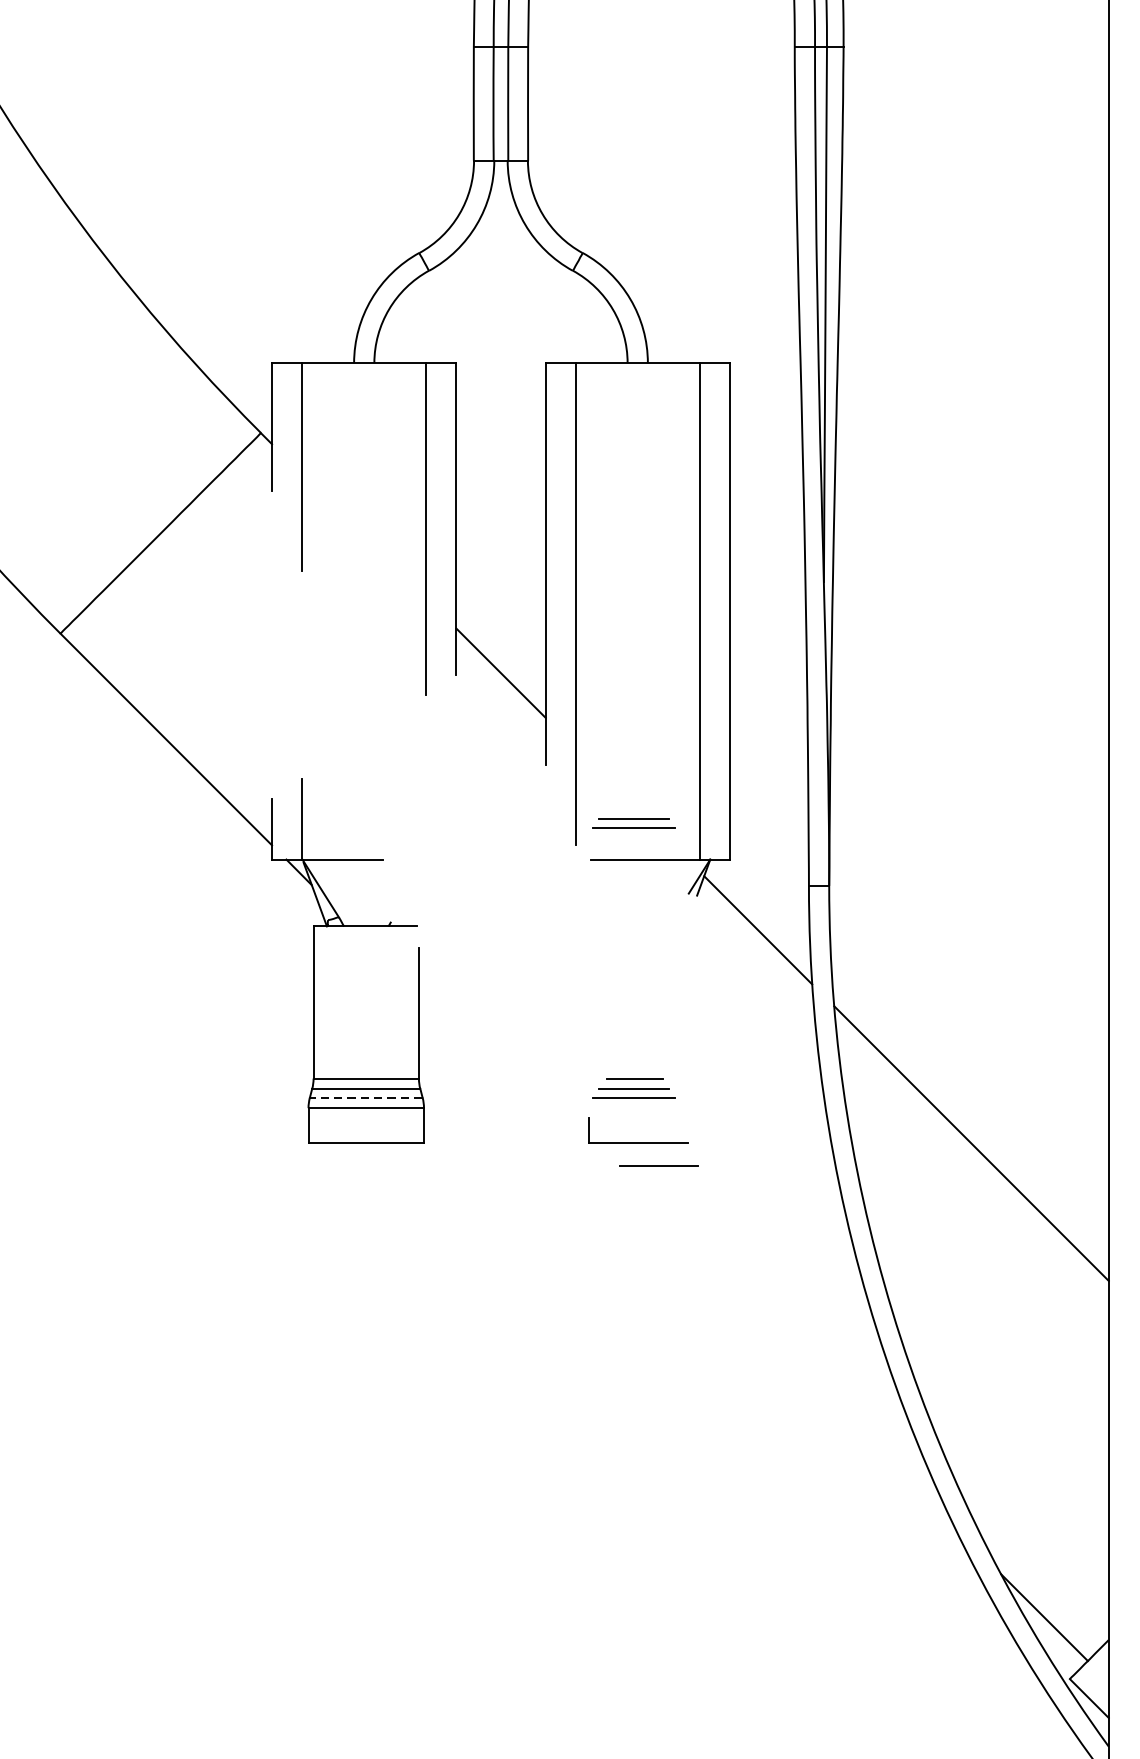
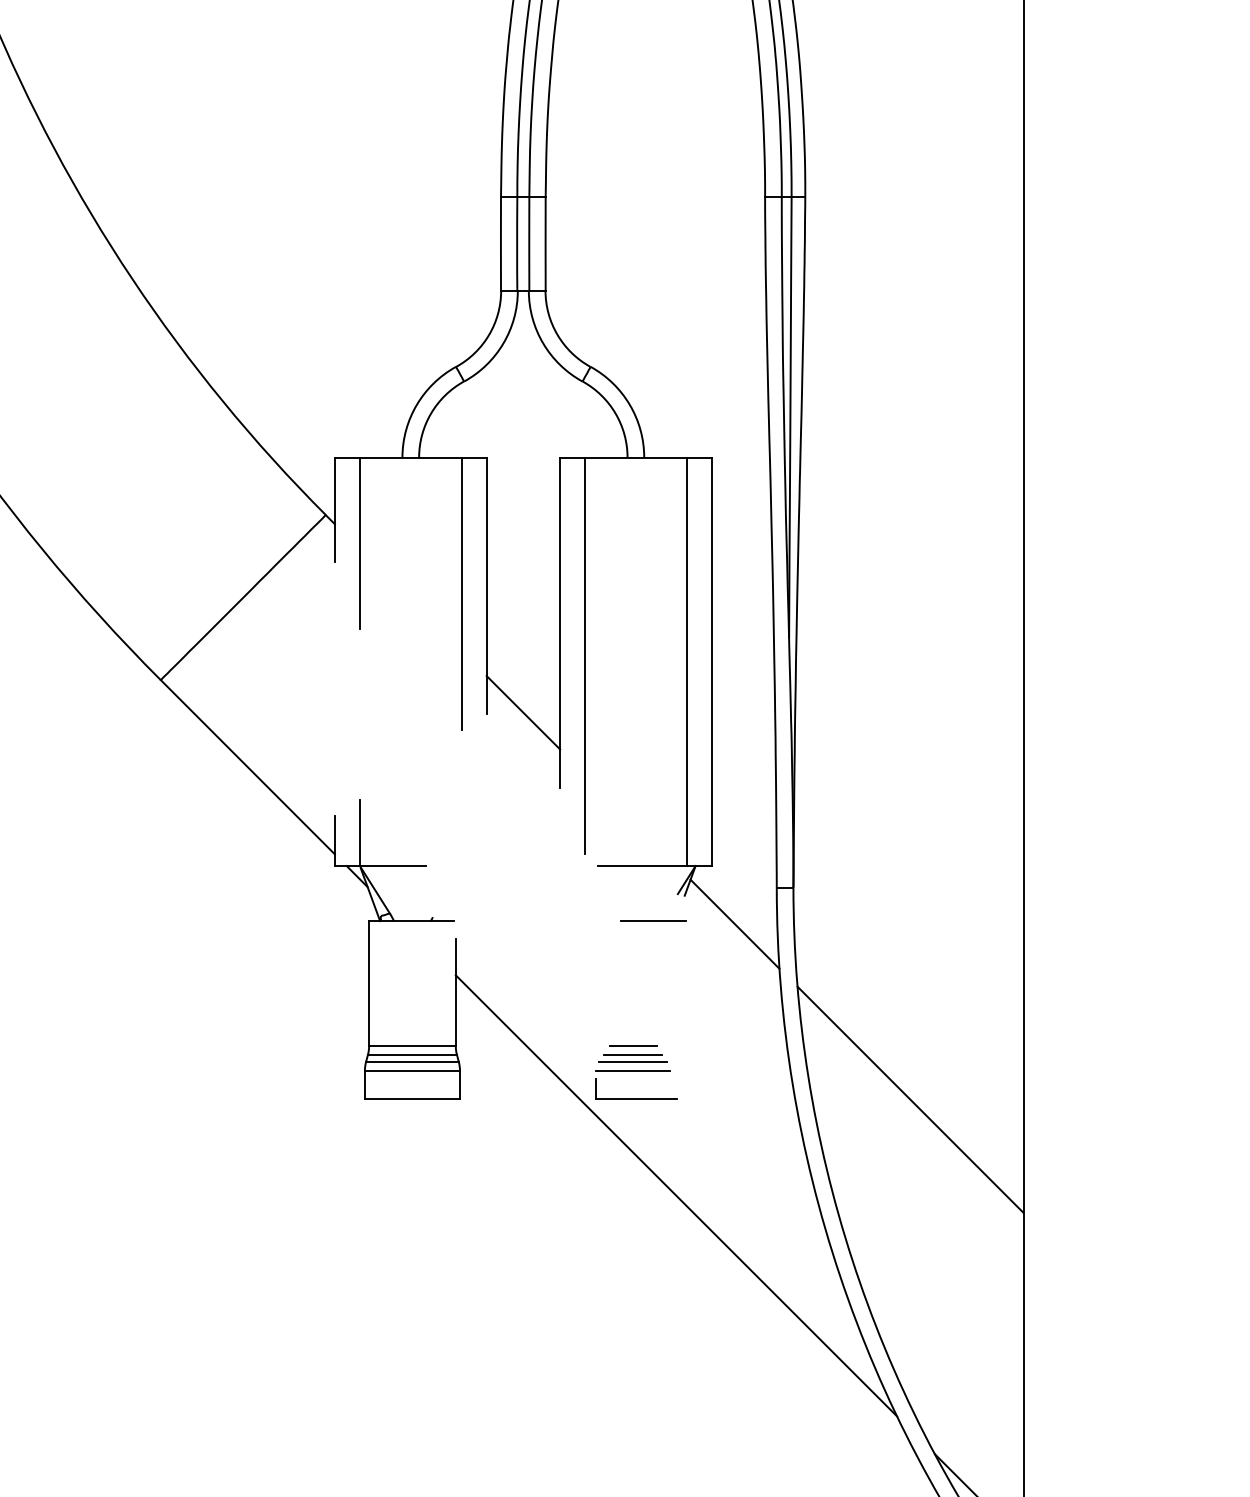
part: (633, 823) -> (632, 836), removed
line: (365, 1097) -> (411, 1061), dashed -> solid
line: (634, 1107) -> (633, 1070), added
line: (659, 1165) -> (653, 920), moved
line: (687, 1259) -> (676, 1195), added

